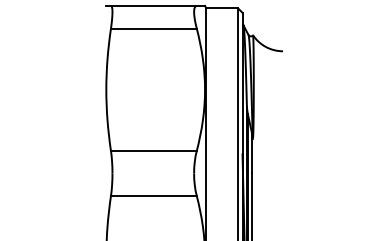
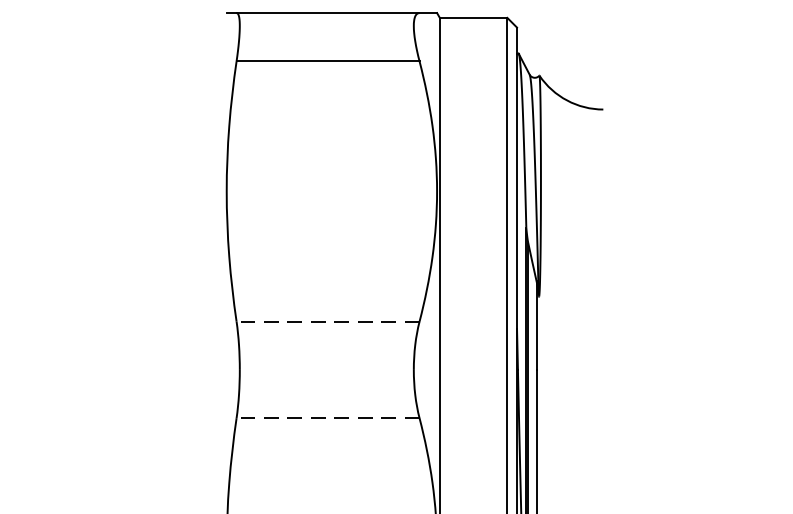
line: (153, 150) -> (327, 320), solid -> dashed
line: (153, 196) -> (327, 418), solid -> dashed

